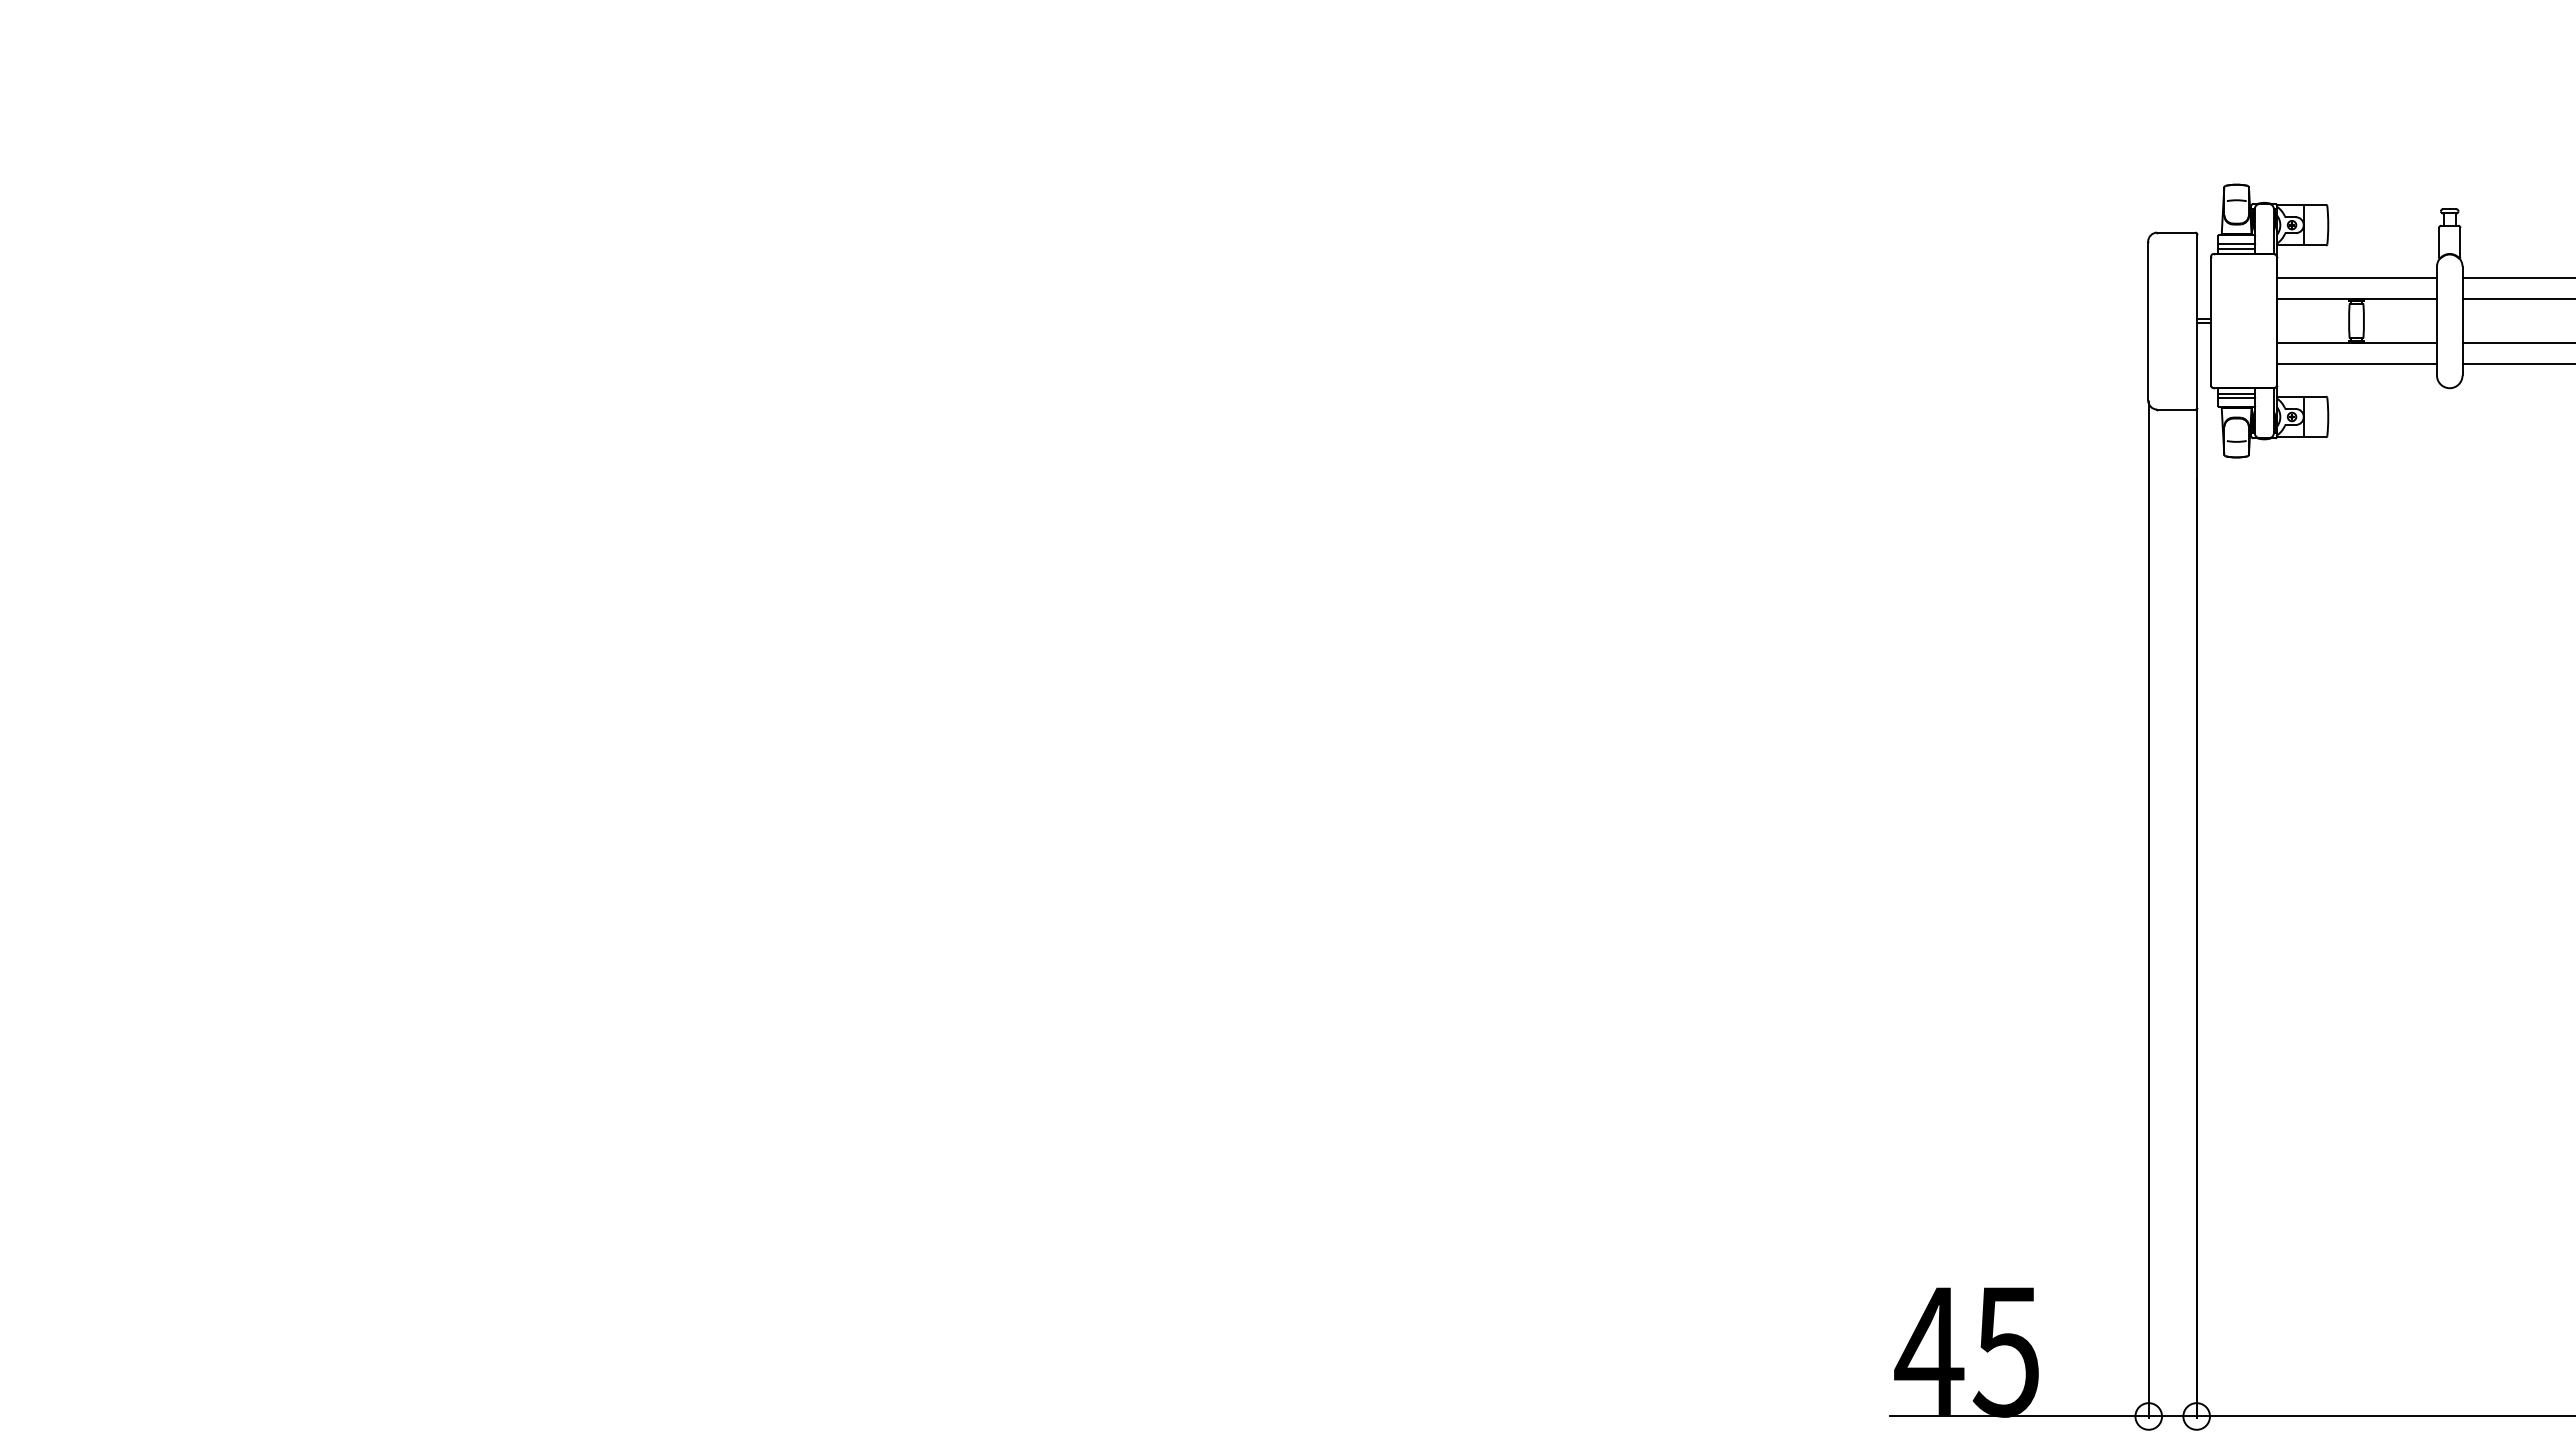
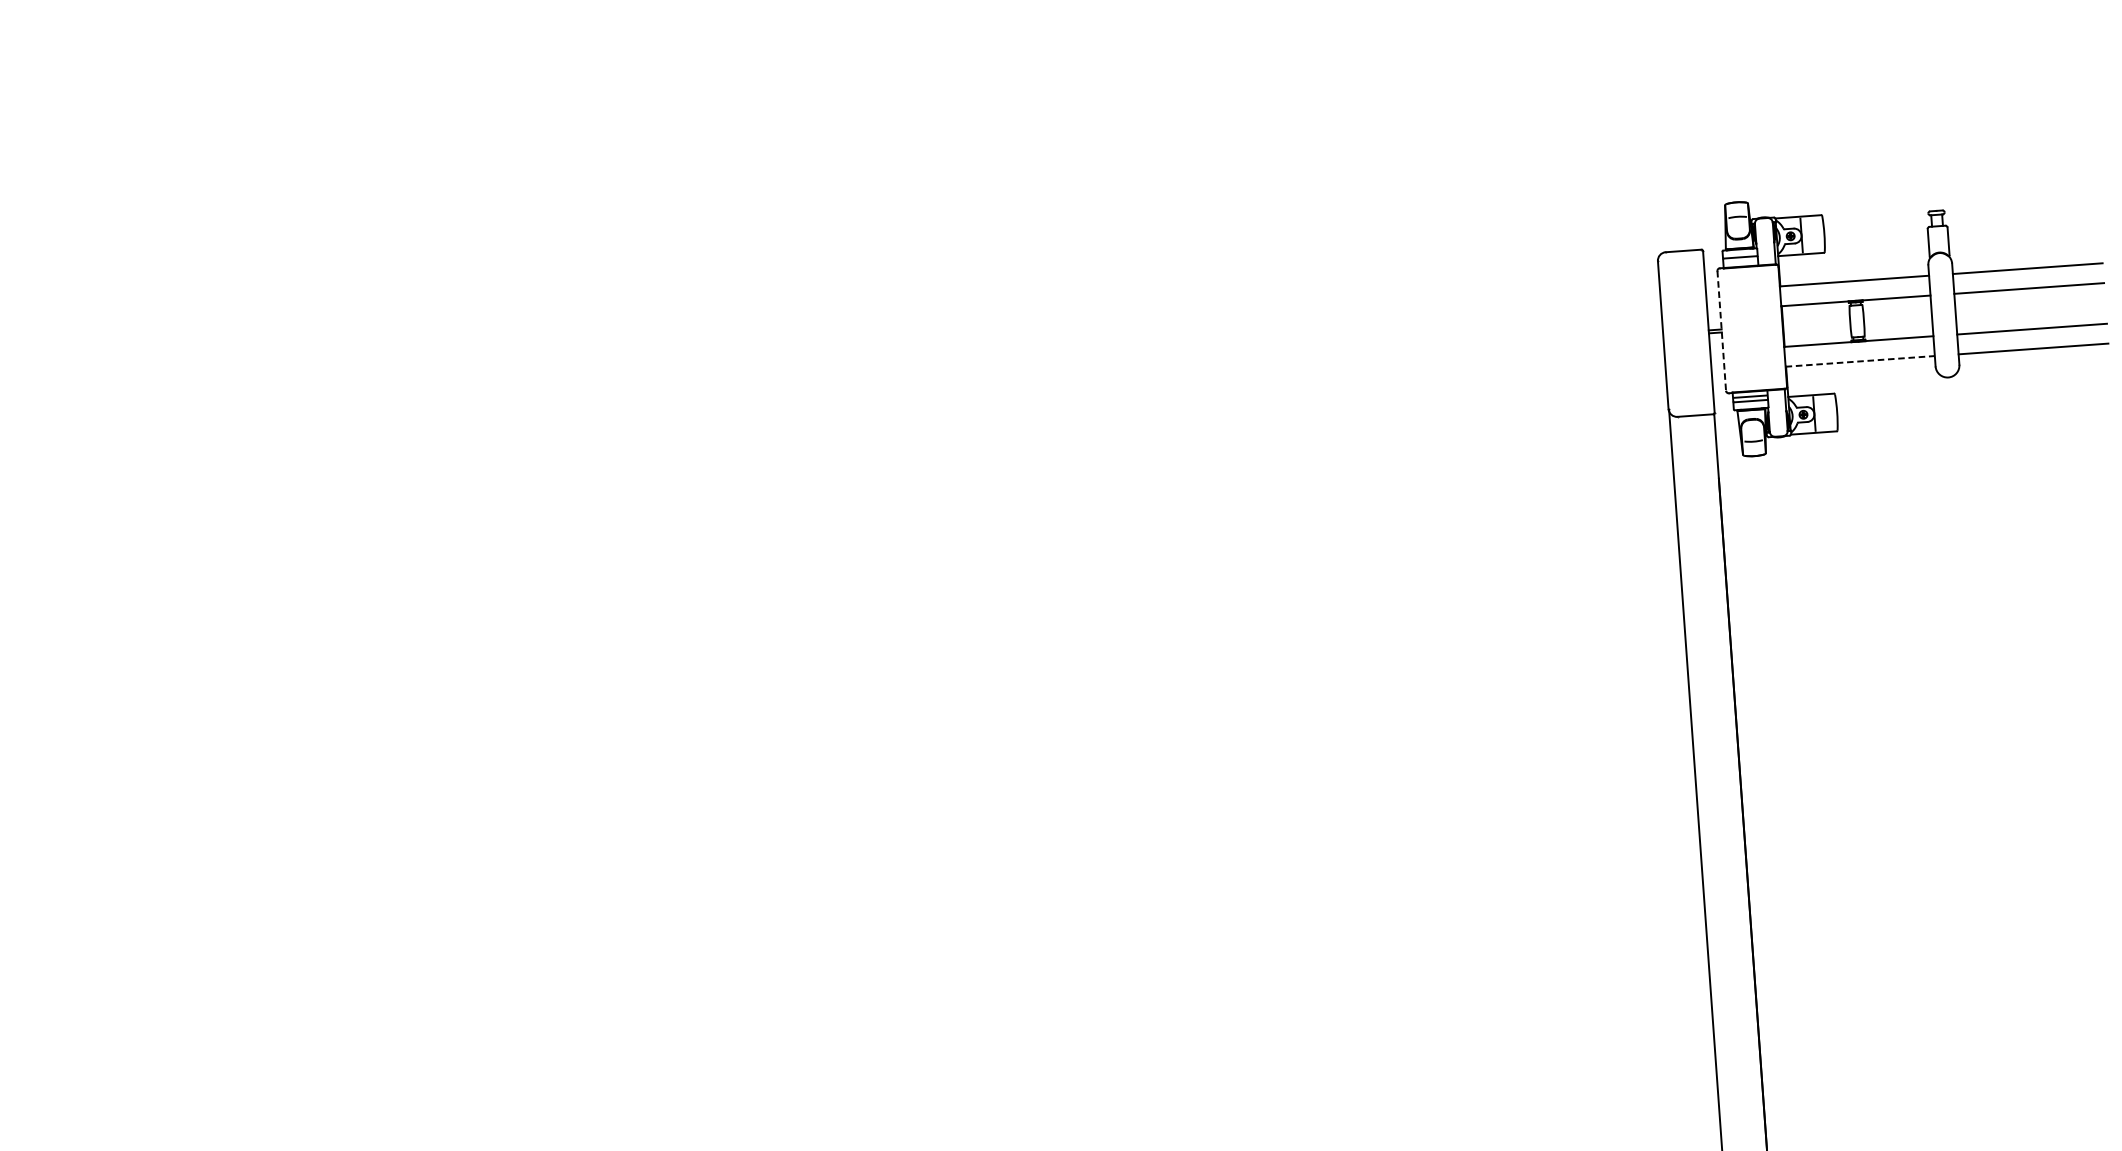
line: (2236, 248) -> (1740, 261), removed
line: (2211, 321) -> (1722, 331), solid -> dashed
line: (2357, 364) -> (1860, 361), solid -> dashed

